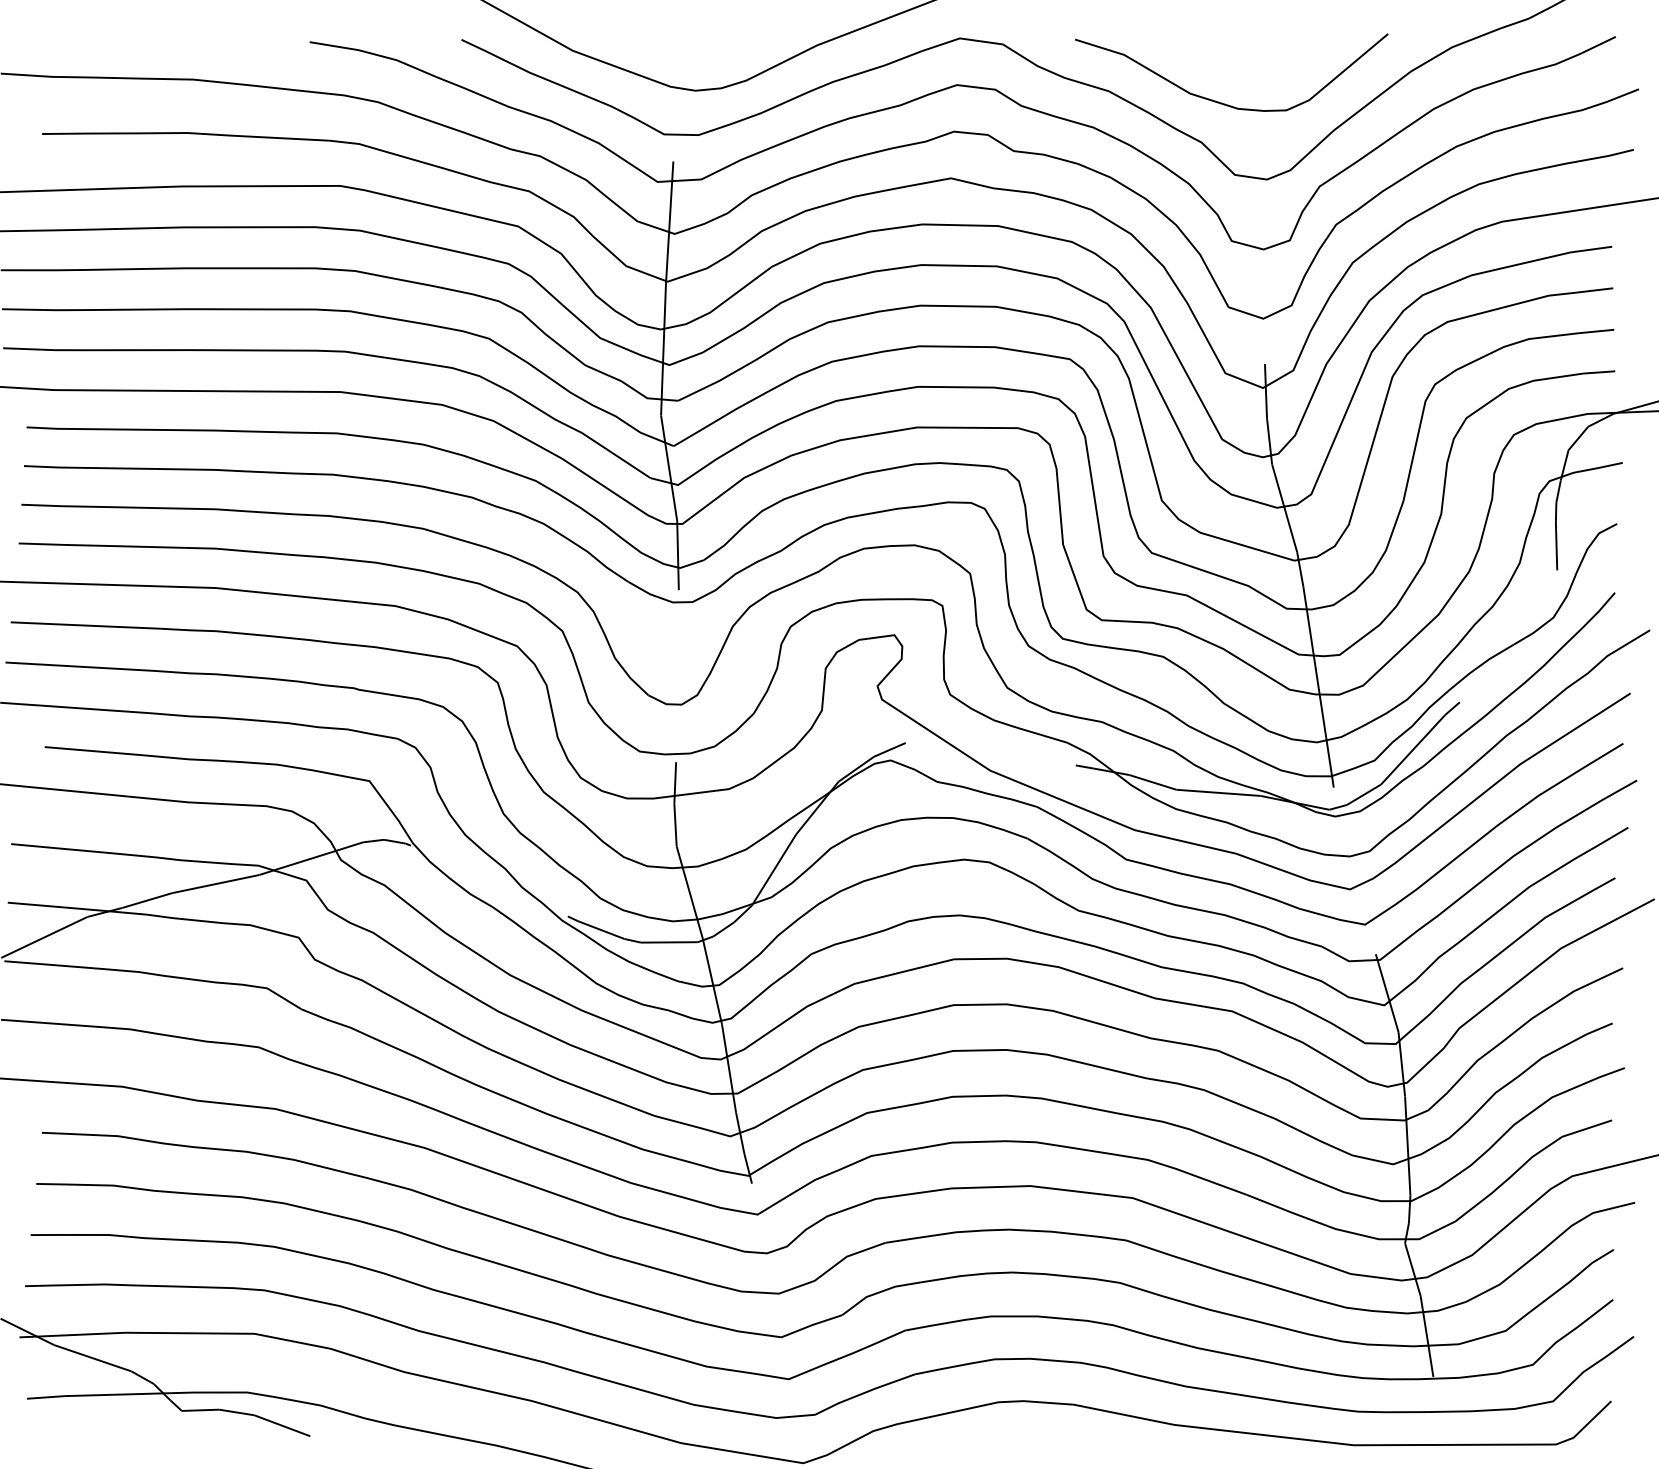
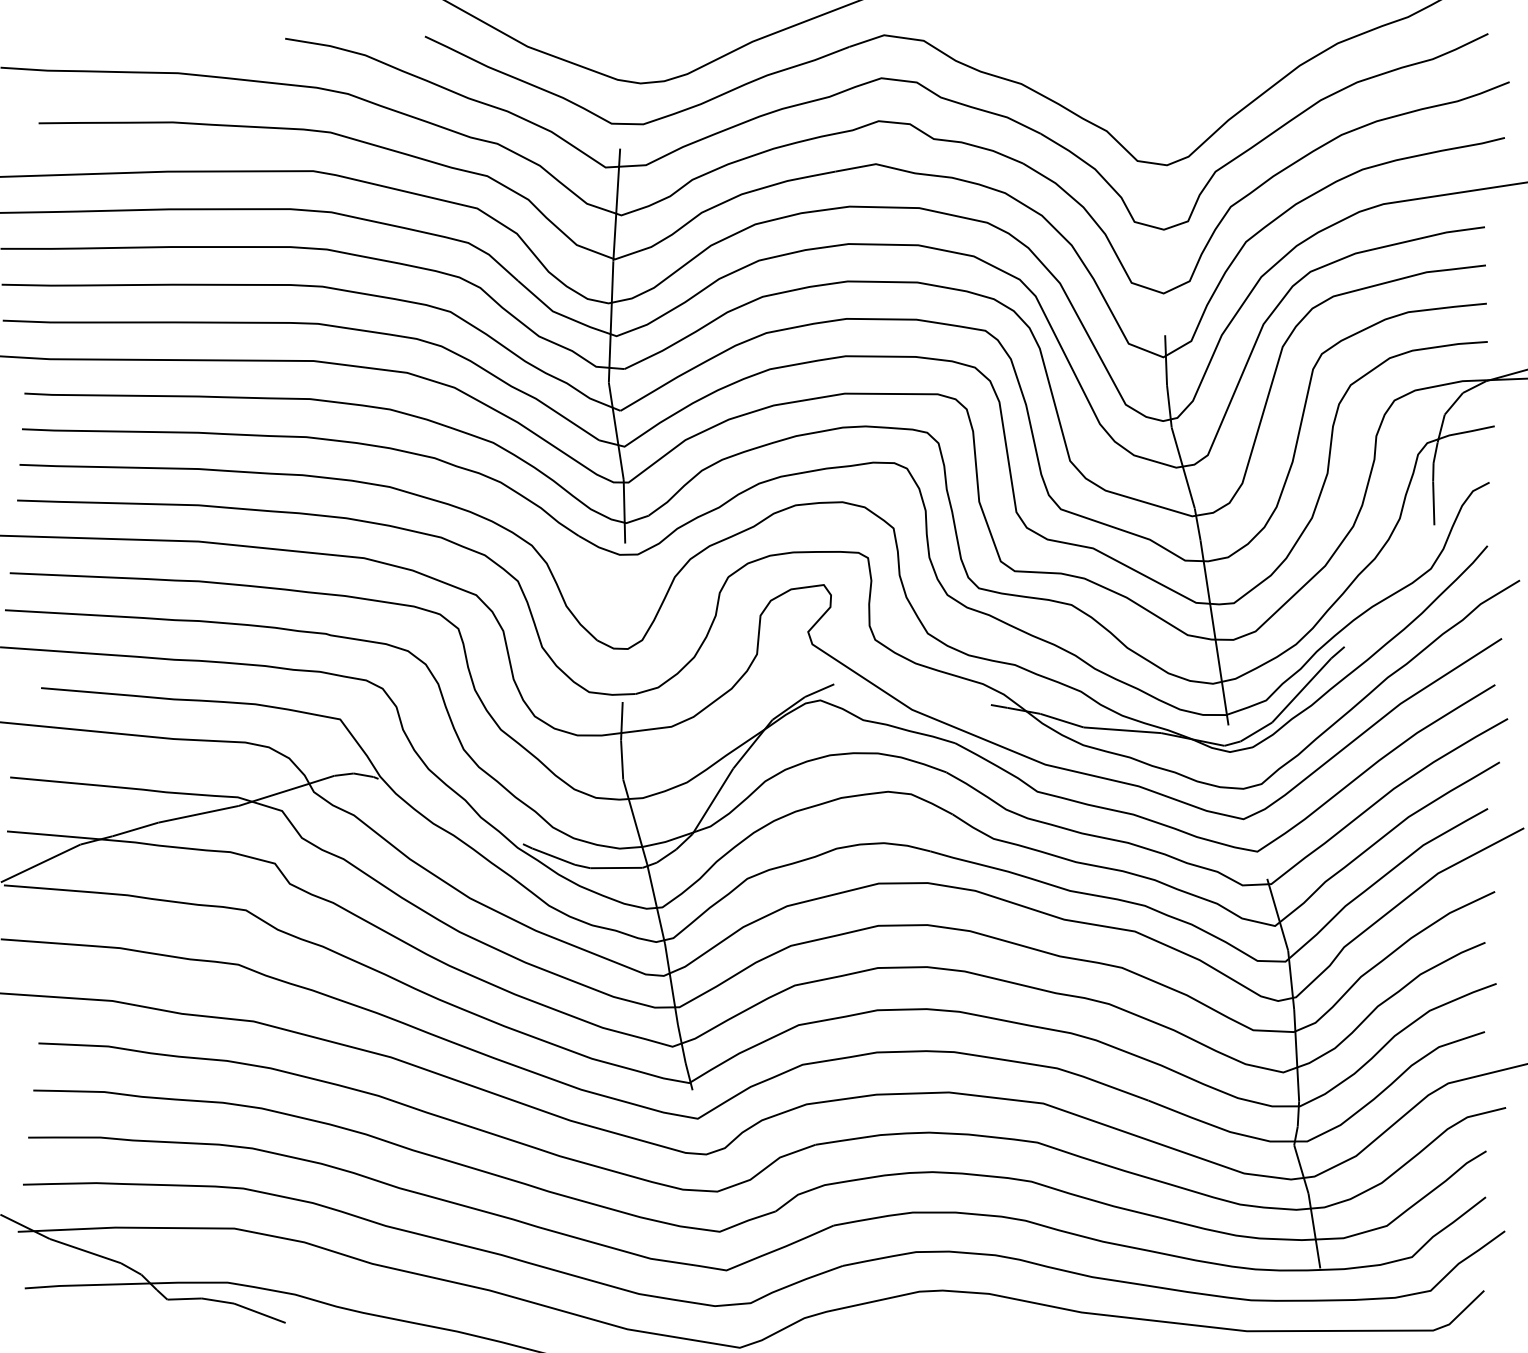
curve: (1222, 102) -> (1126, 94), removed

